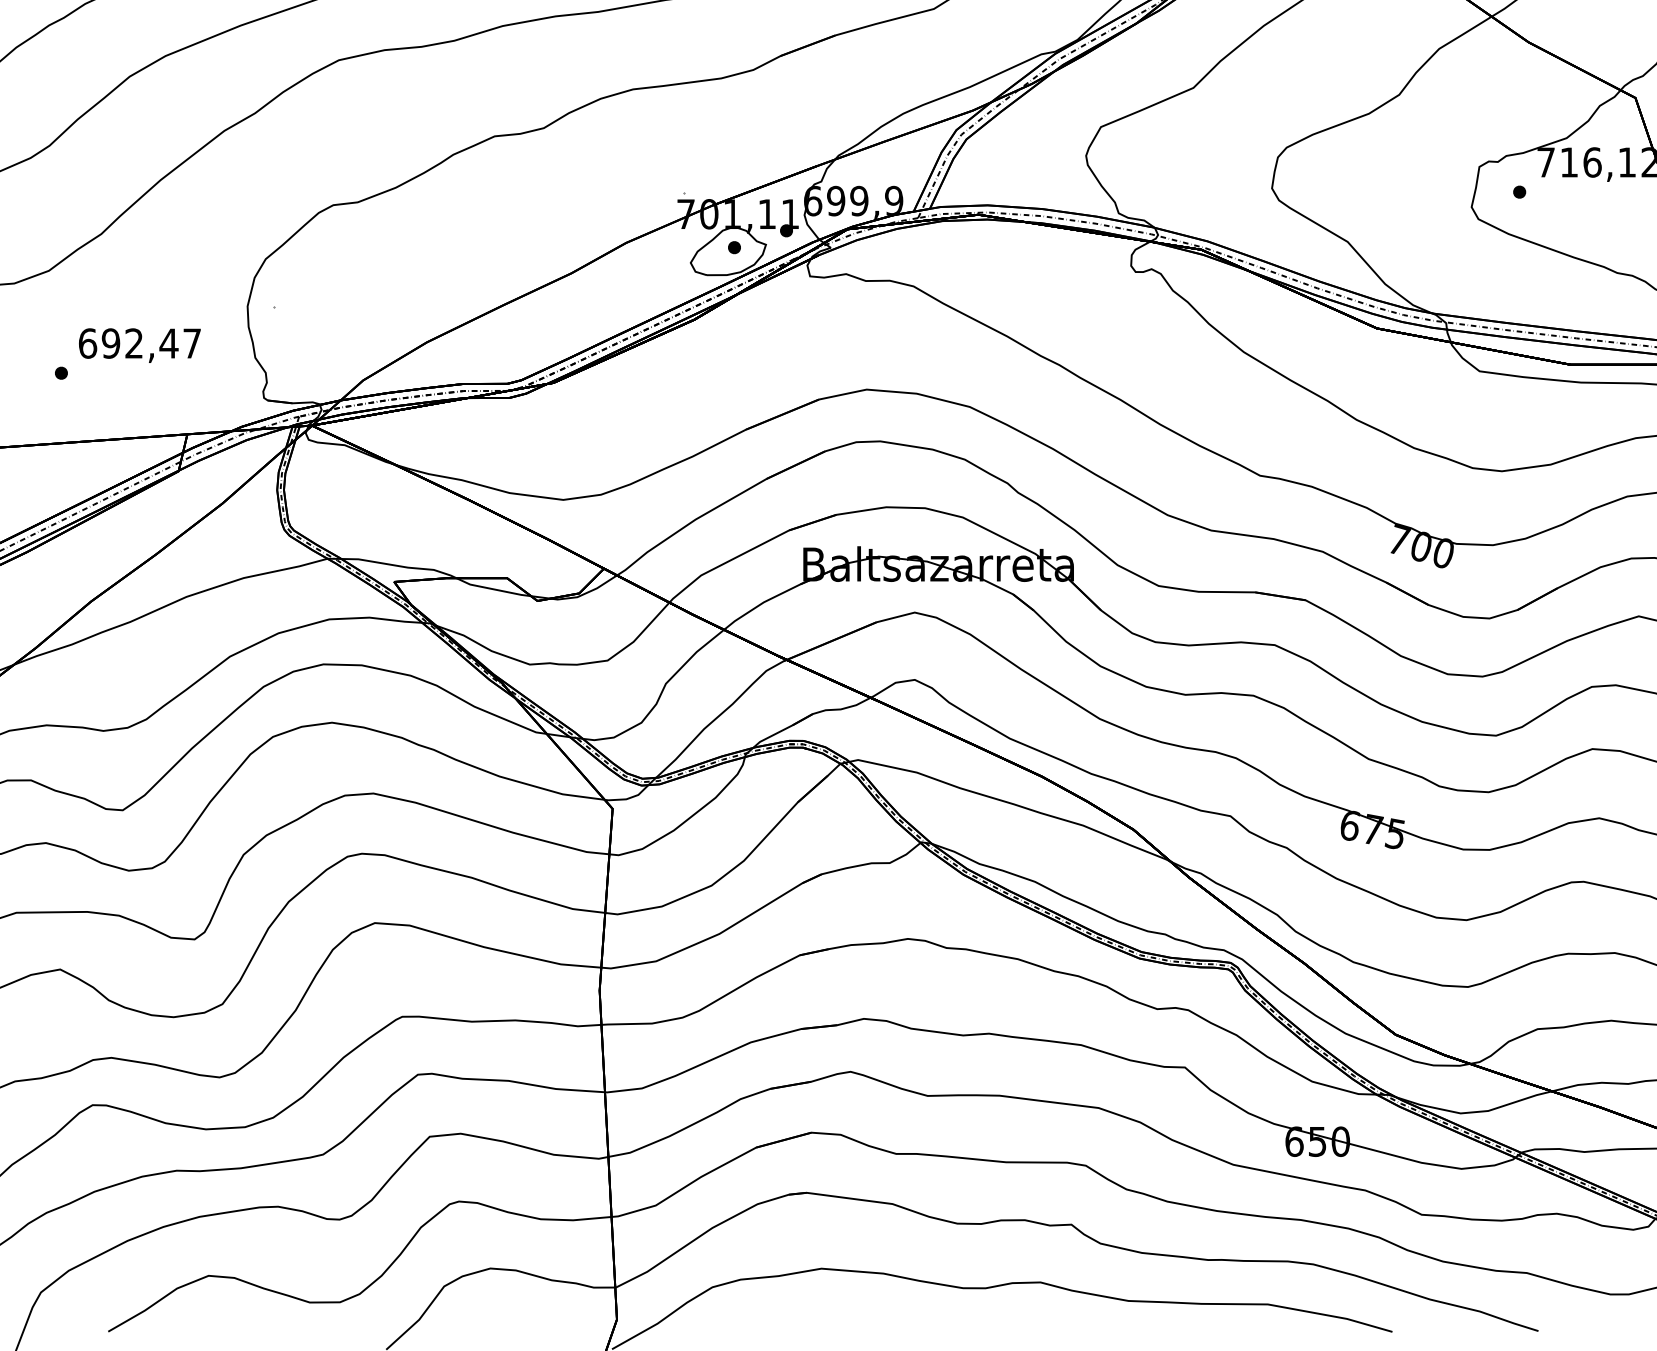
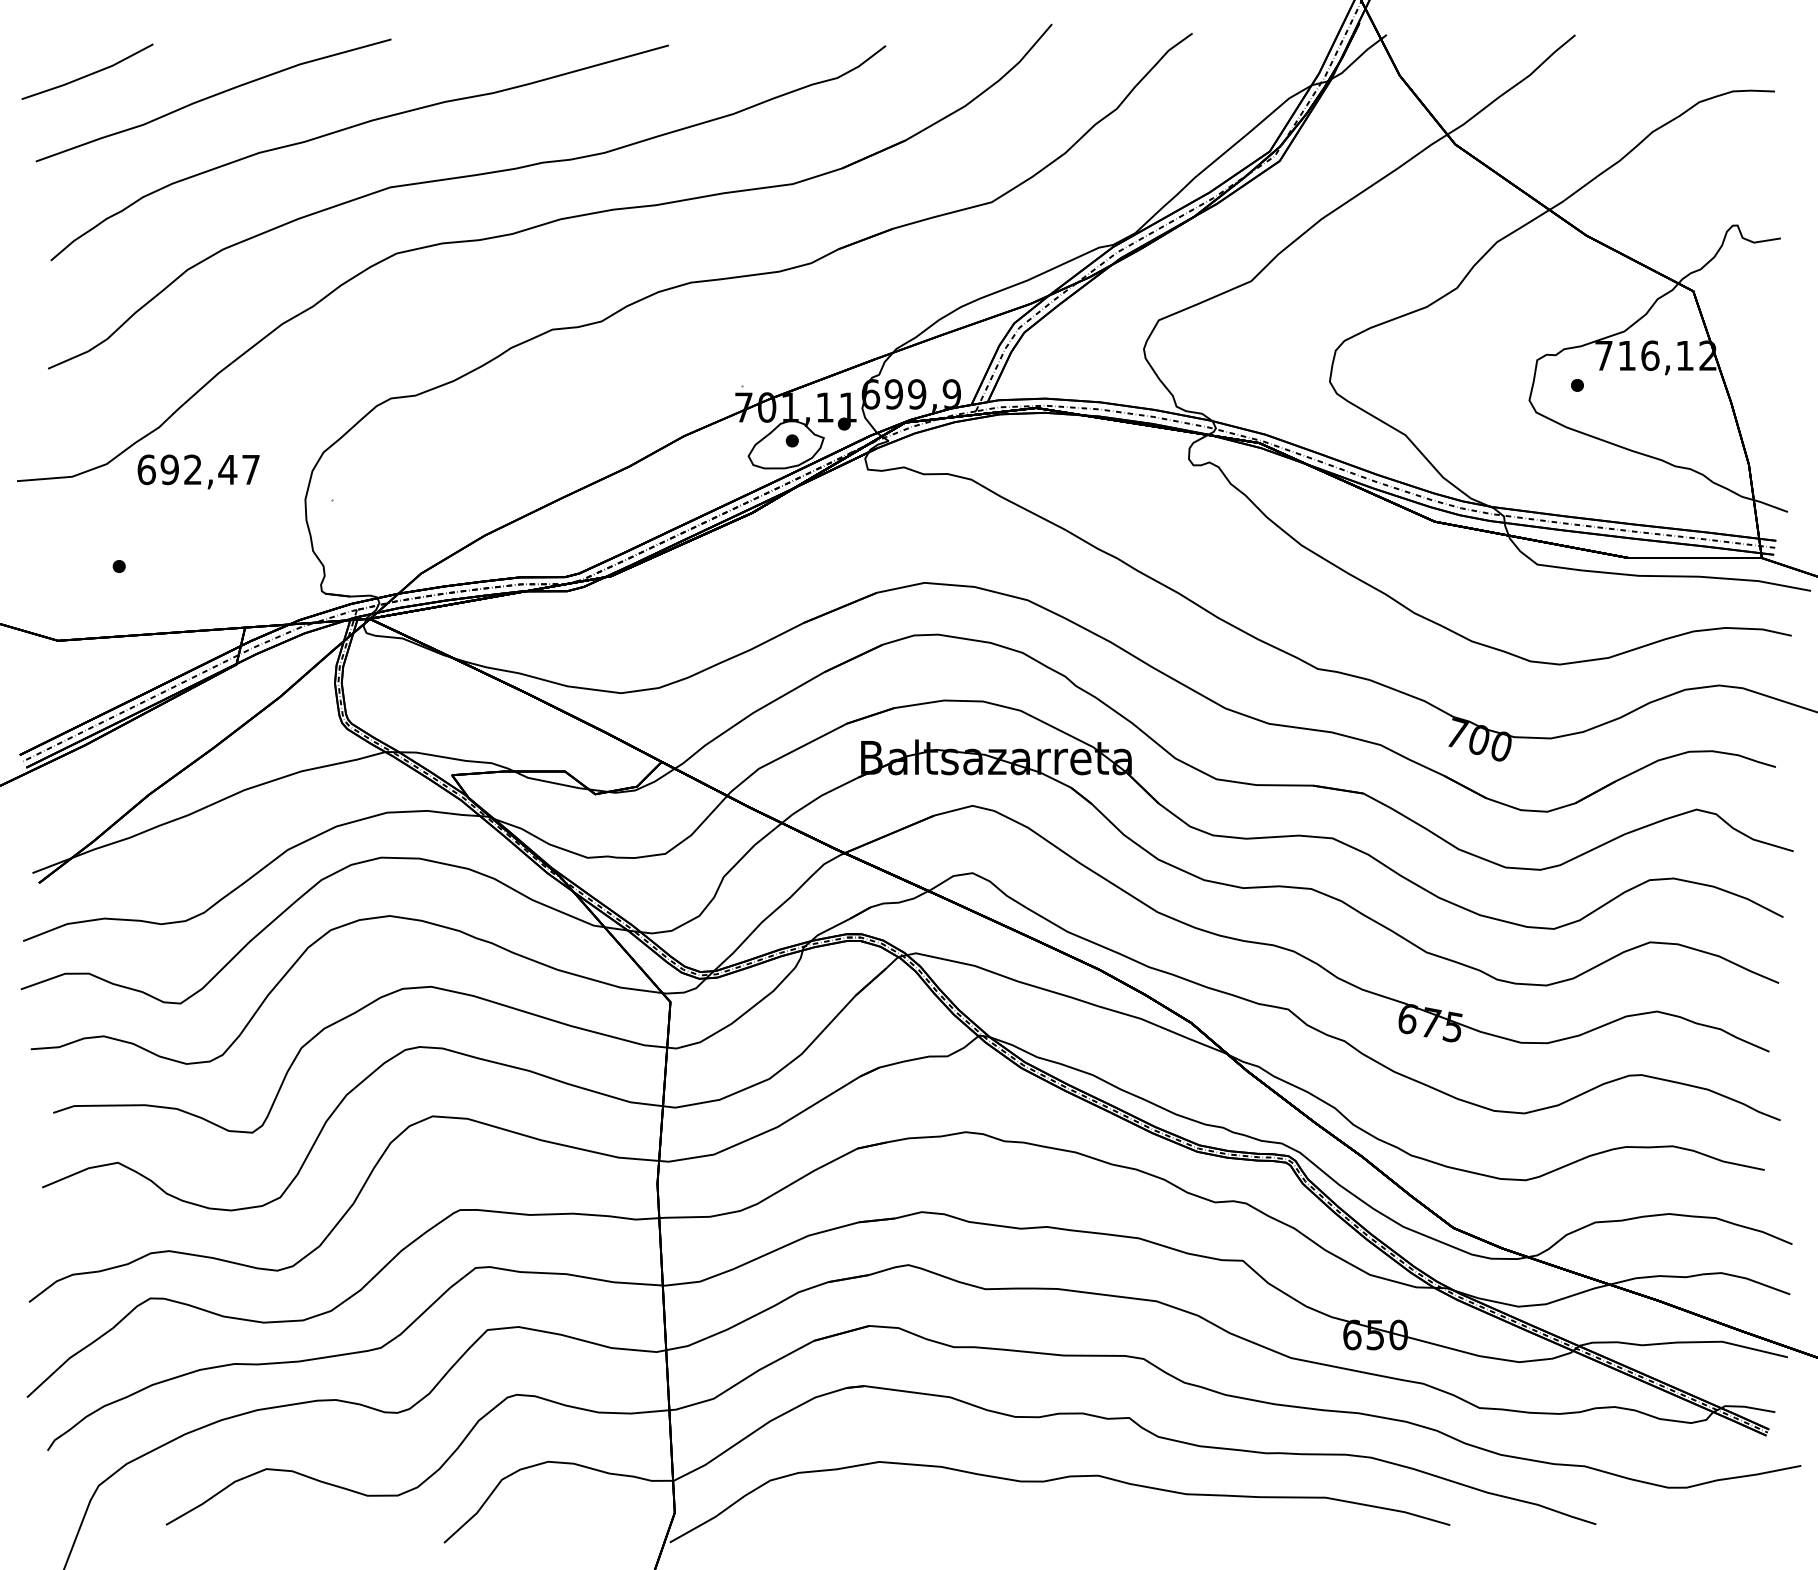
text: (139, 345) -> (198, 471), moved

